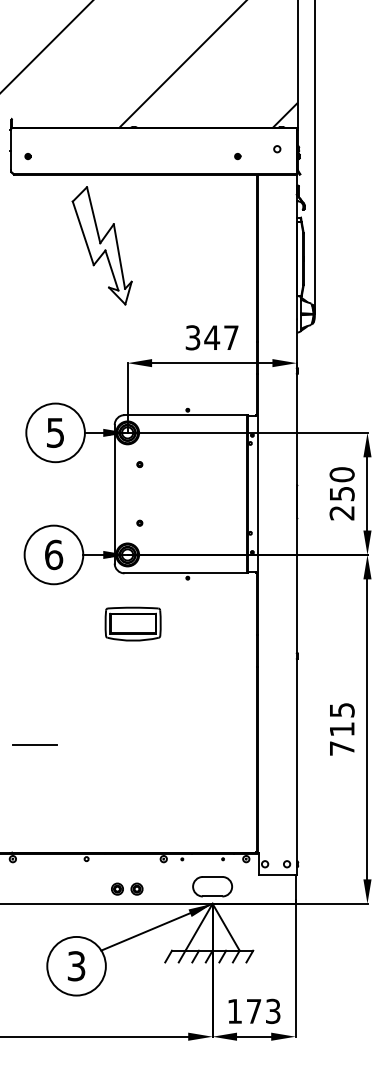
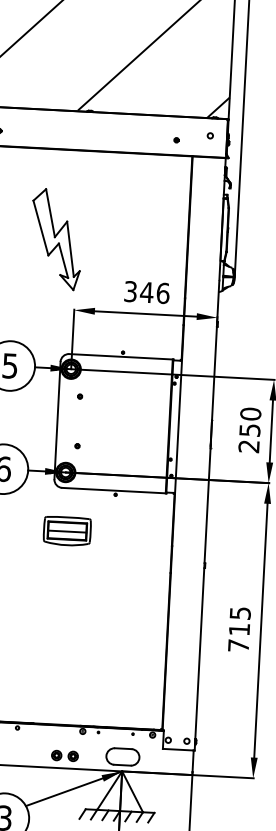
part: (101, 245) -> (55, 239), moved
text: (231, 337) -> (163, 293), 347 -> 346
line: (132, 624) -> (66, 531), added
part: (127, 888) -> (65, 755), moved

